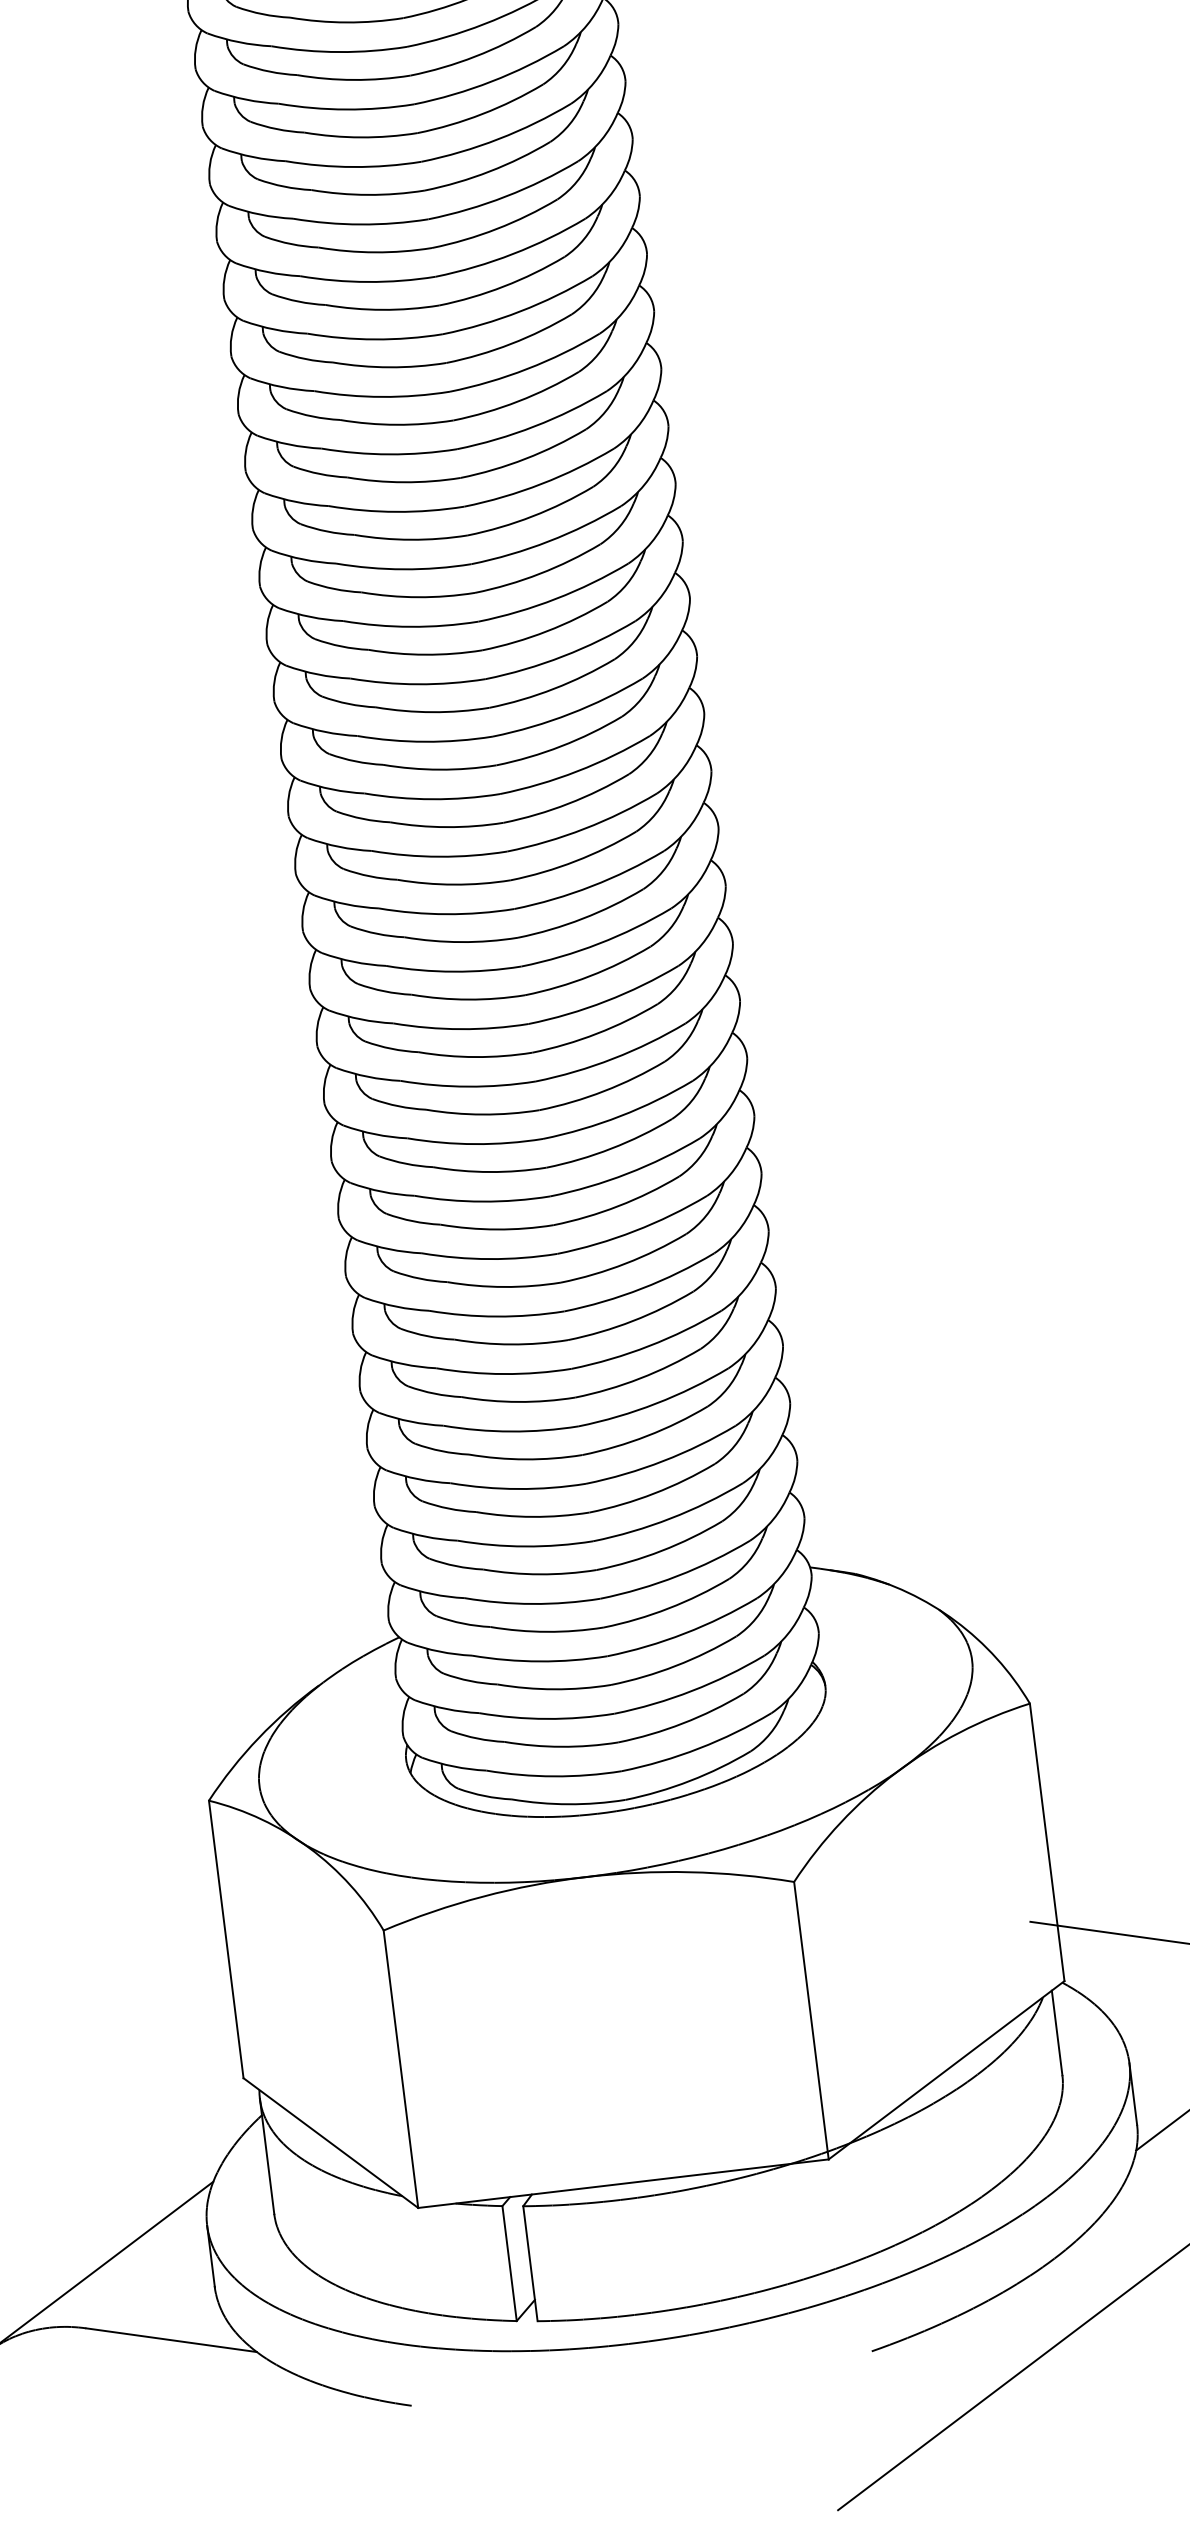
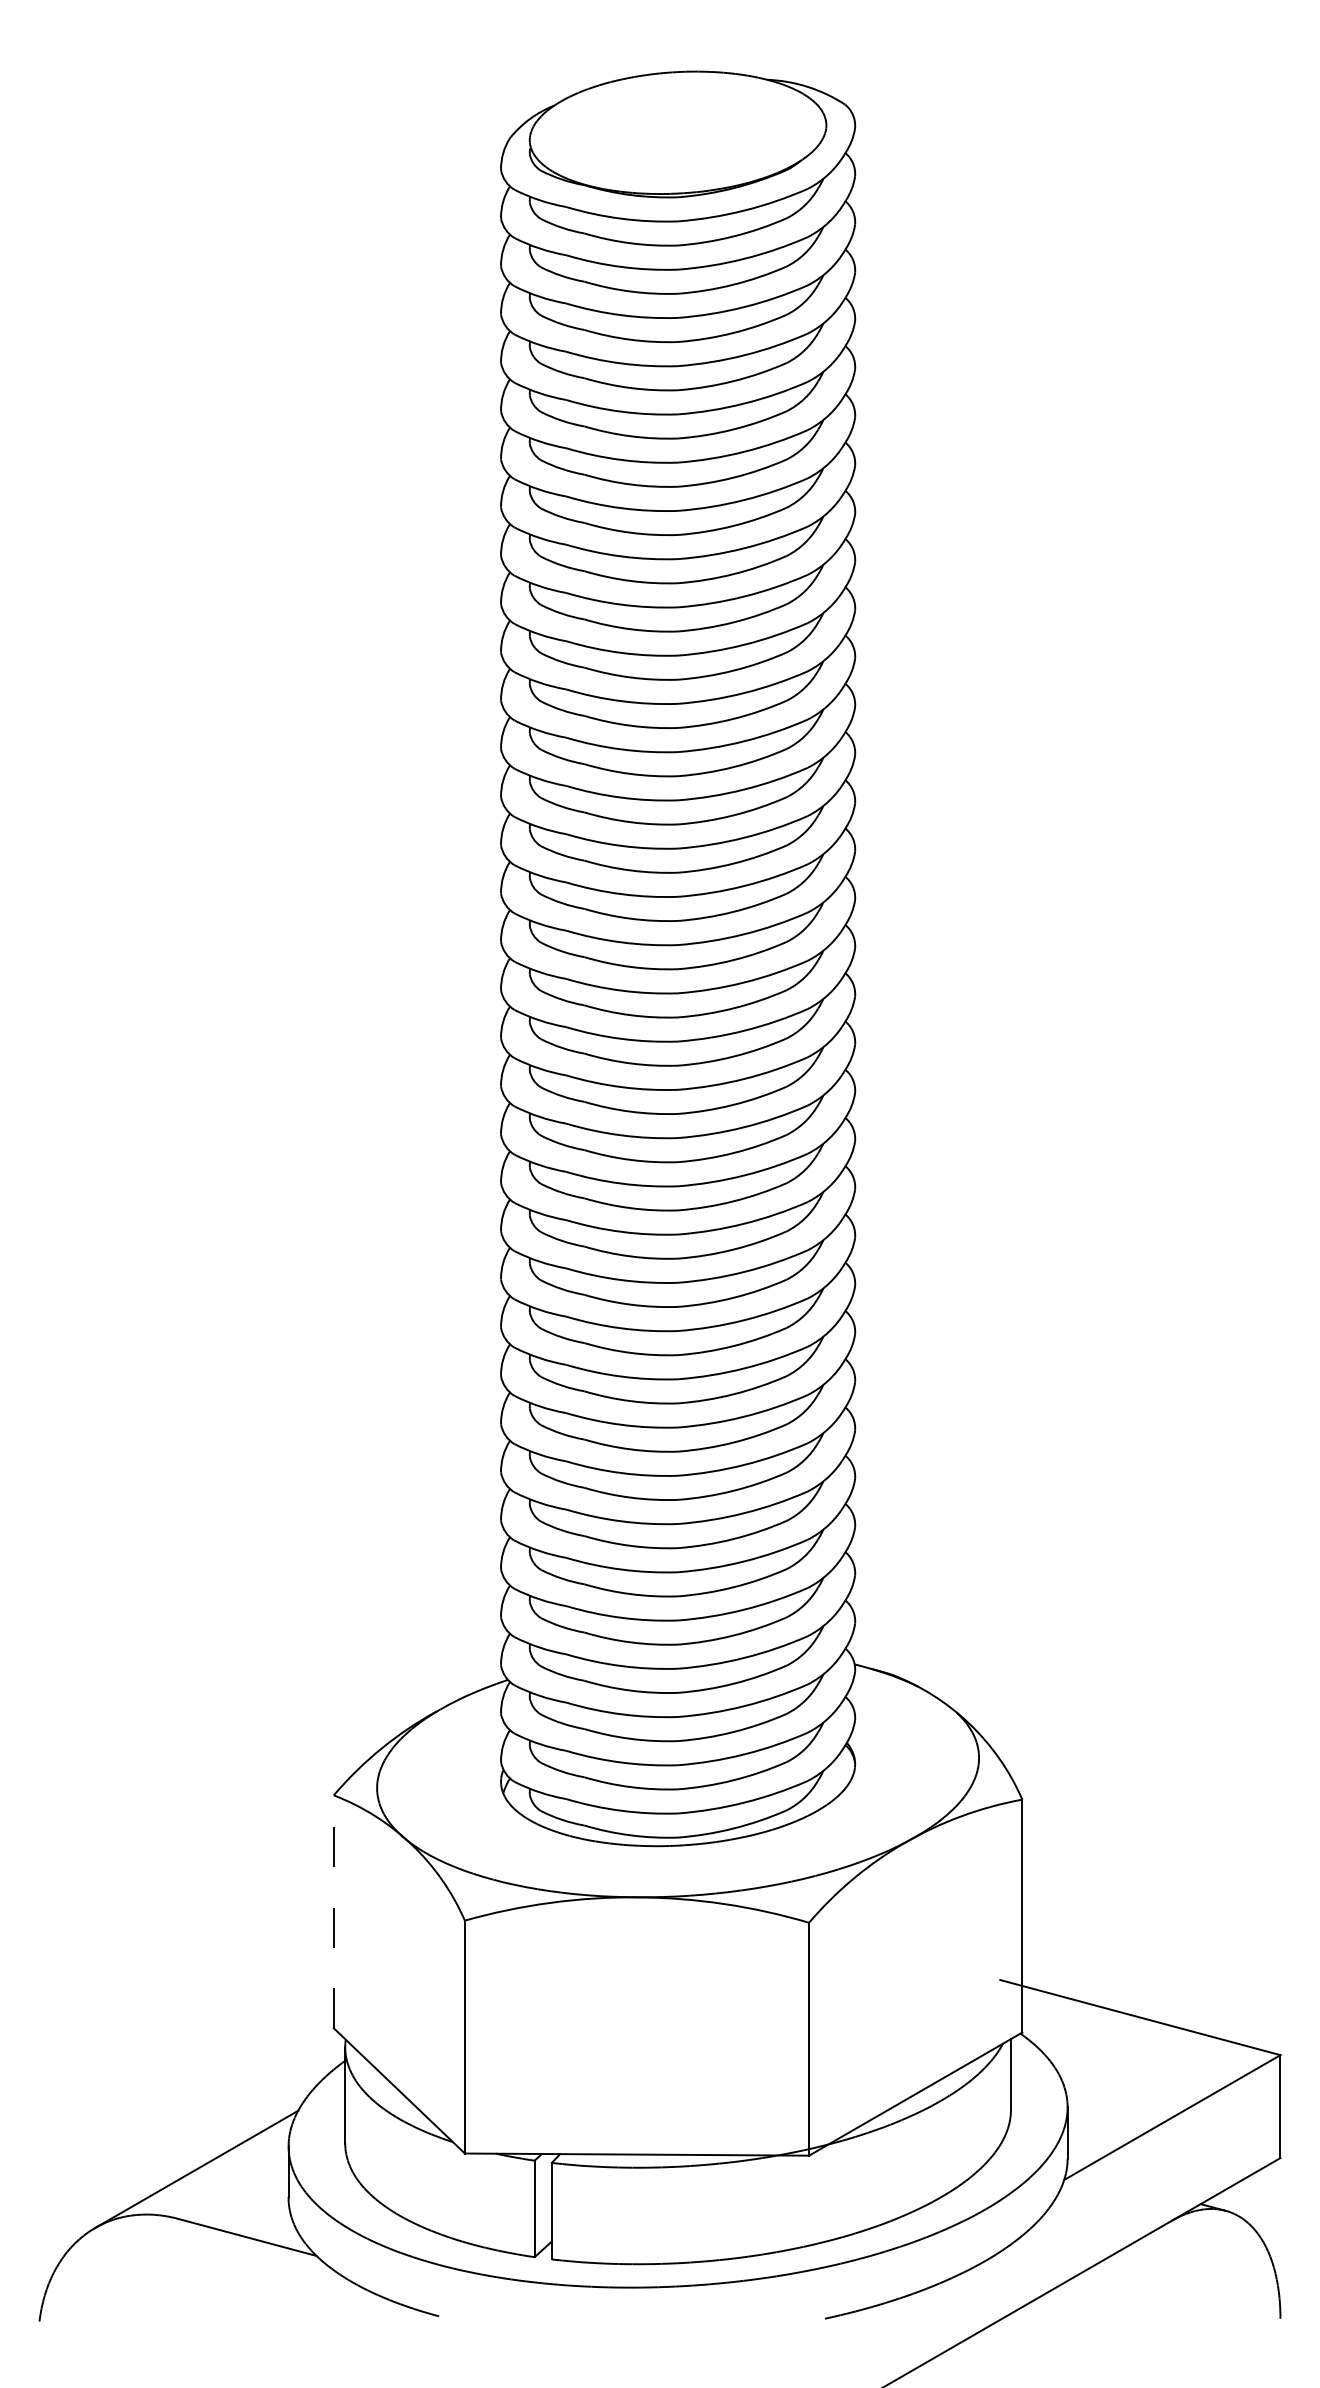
line: (225, 1939) -> (333, 1911), solid -> dashed

